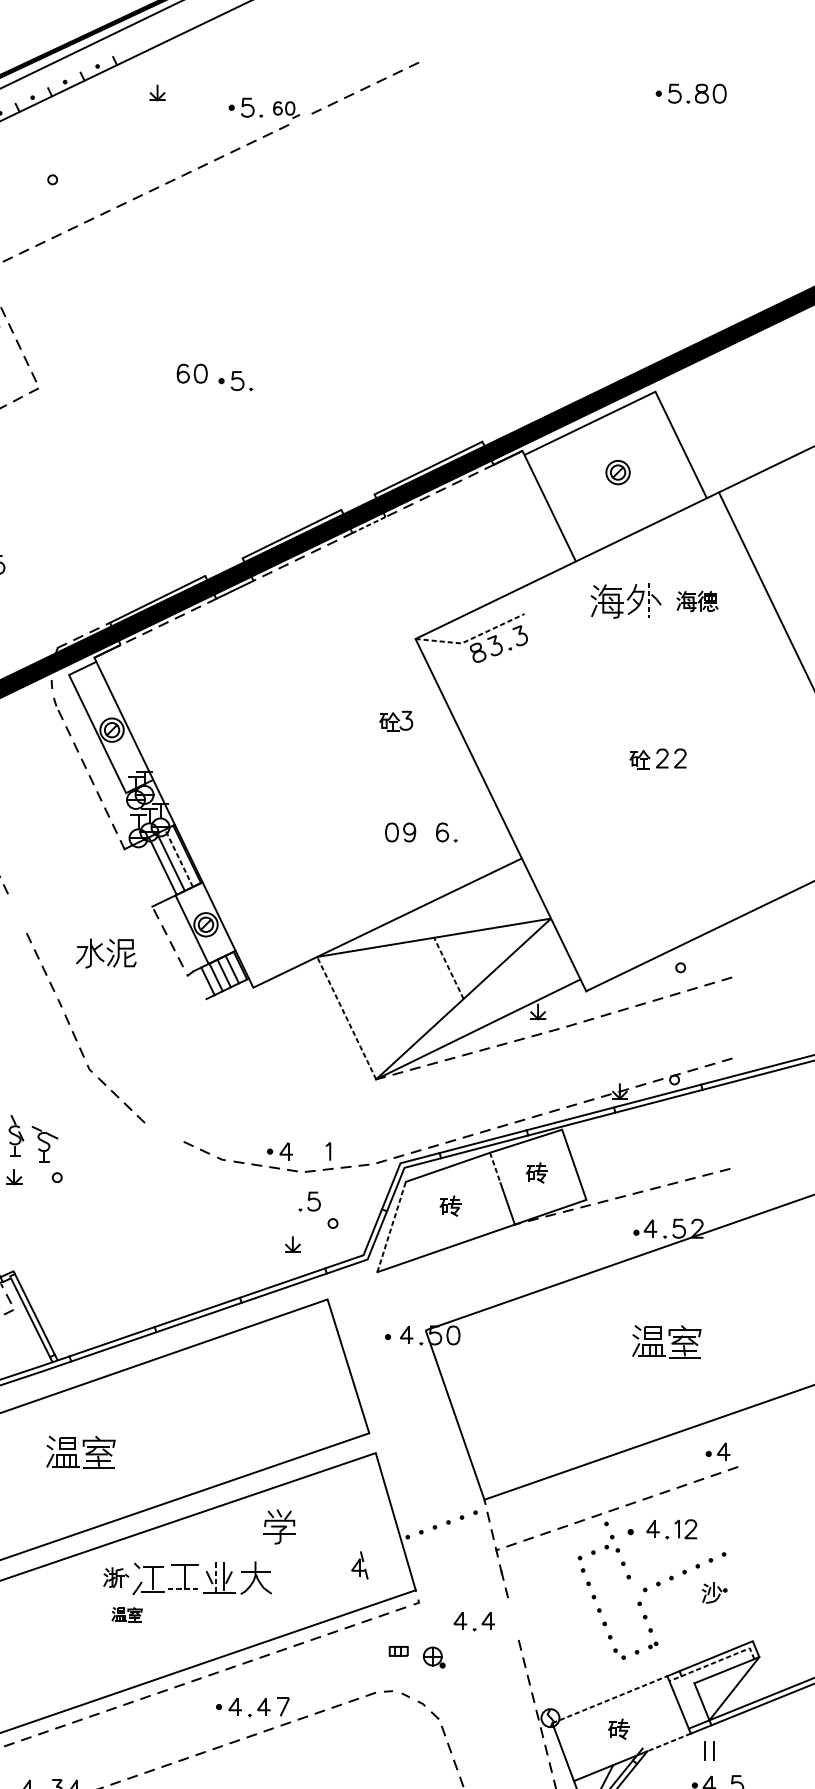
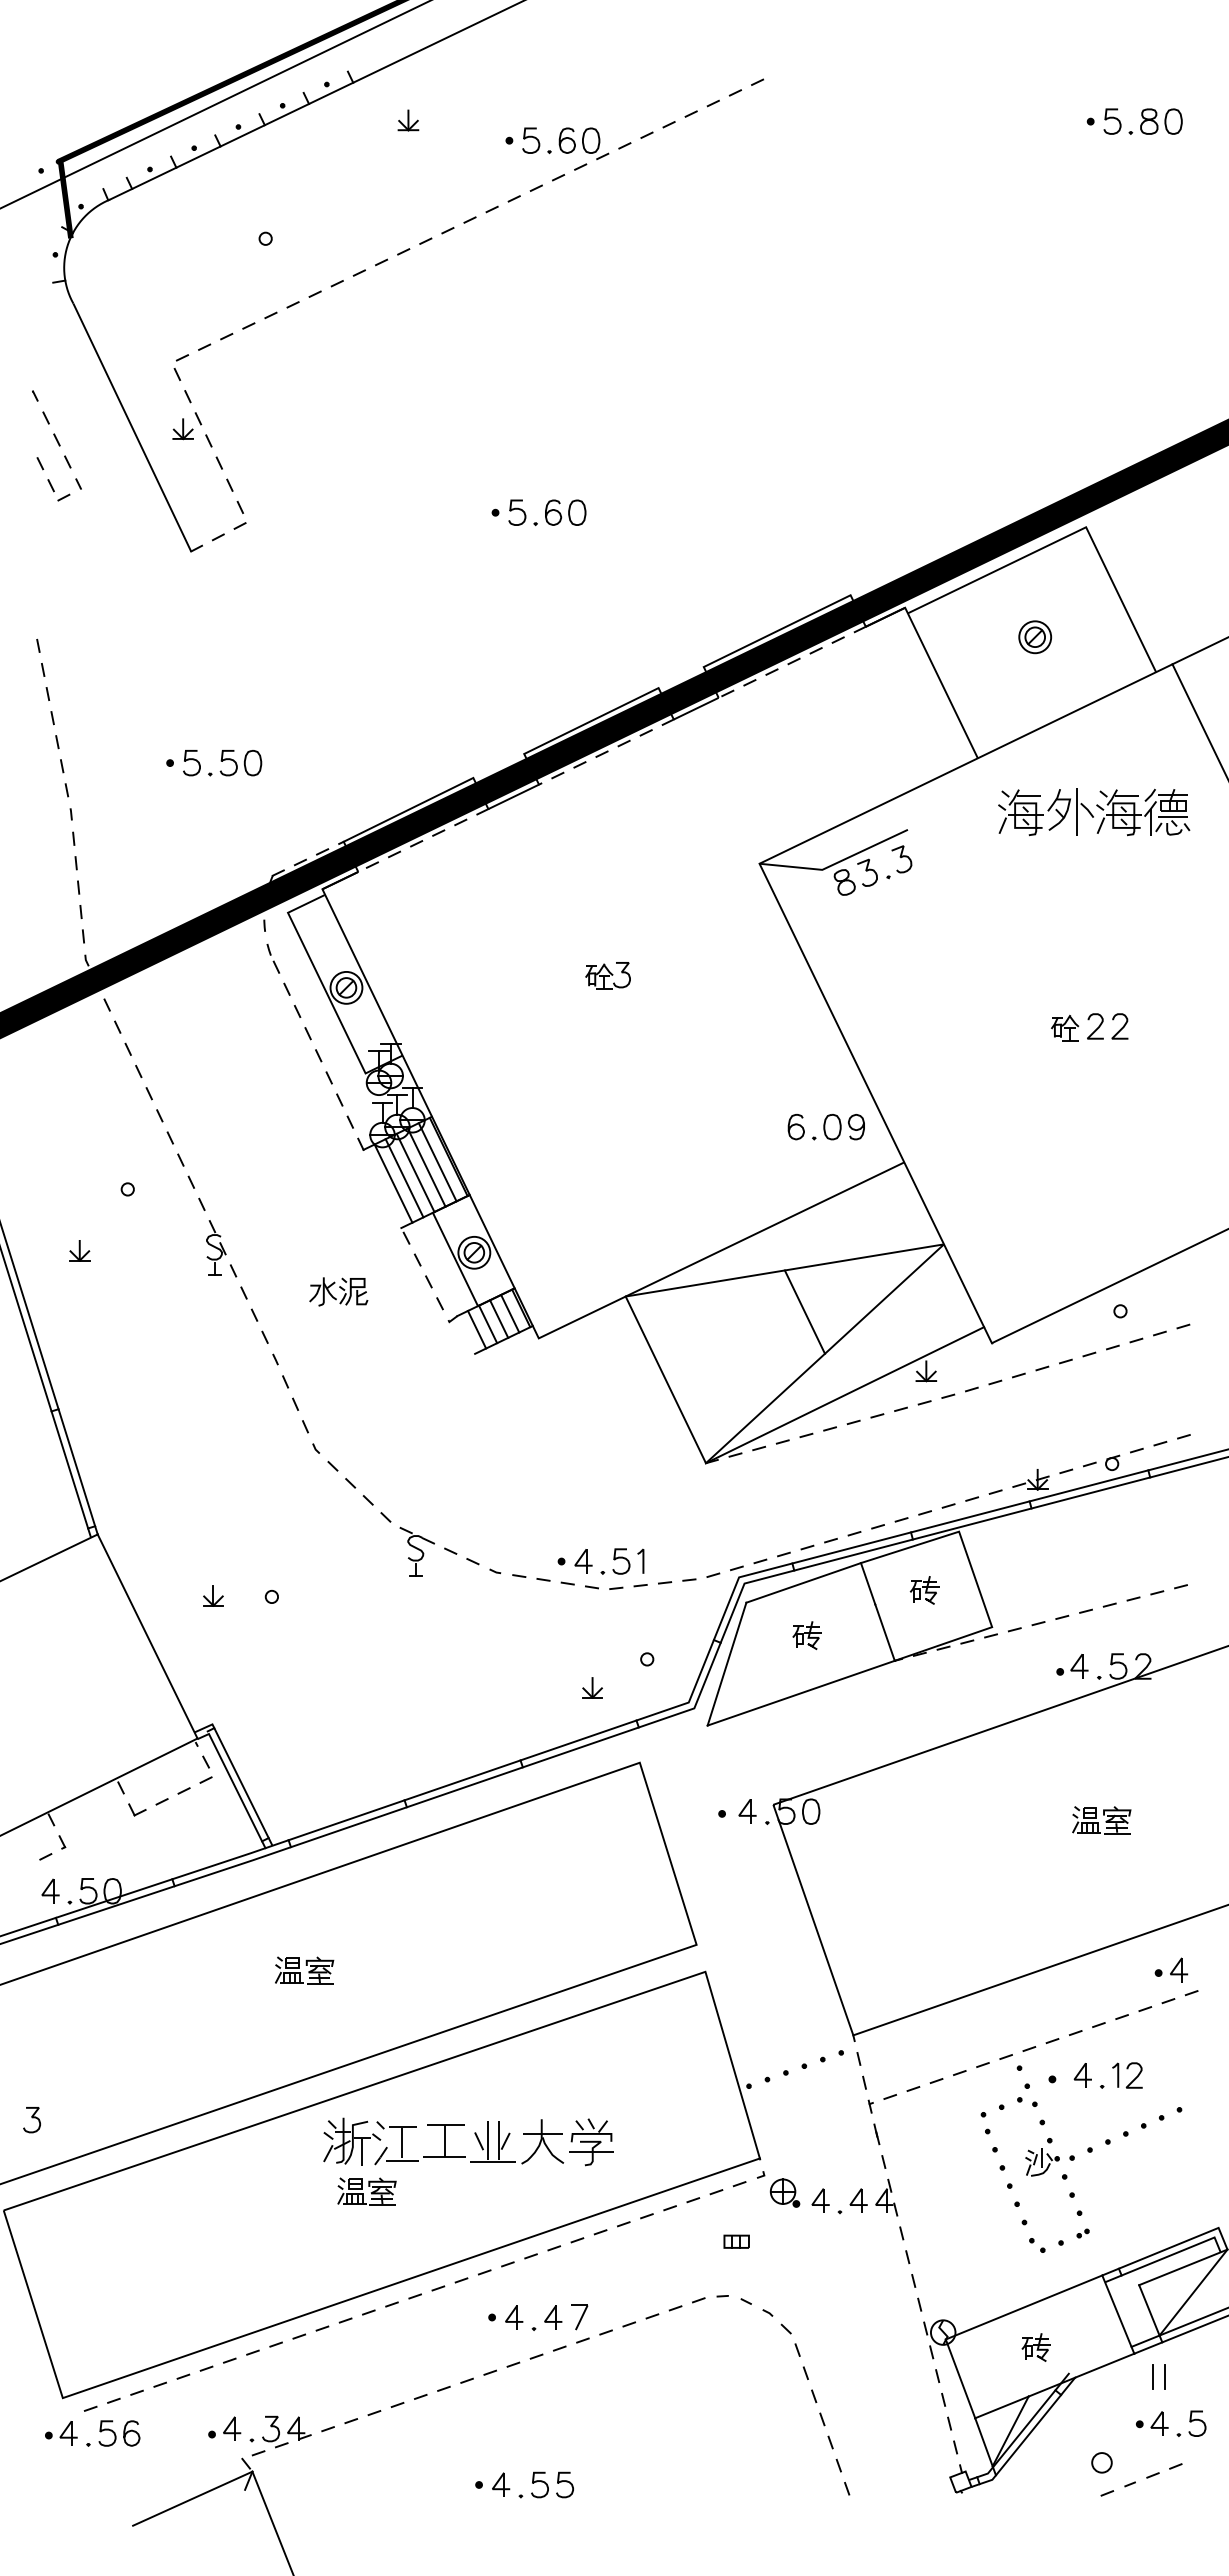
part: (286, 109) -> (583, 143), size x1.43
part: (192, 373) -> (565, 512), moved
line: (369, 524) -> (696, 708), dashed -> solid
part: (30, 565) -> (235, 763), added
line: (648, 601) -> (1076, 812), dashed -> solid
part: (697, 601) -> (1143, 812), size x1.67
line: (471, 638) -> (835, 863), dashed -> solid
part: (395, 721) -> (607, 975), moved
part: (400, 832) -> (843, 1127), moved
line: (178, 857) -> (437, 1161), dashed -> solid
line: (154, 870) -> (404, 1178), added
line: (146, 873) -> (393, 1183), added
part: (106, 953) -> (338, 1291), size x0.71
line: (448, 967) -> (804, 1311), dashed -> solid
line: (346, 1017) -> (665, 1379), dashed -> solid
part: (16, 1135) -> (216, 1247), moved
part: (44, 1144) -> (416, 1551), moved
line: (495, 1167) -> (868, 1583), dashed -> solid
part: (309, 1201) -> (615, 1561), moved
line: (391, 1226) -> (727, 1663), dashed -> solid
part: (666, 1341) -> (1101, 1820), size x0.62
part: (81, 1452) -> (304, 1970), size x0.62
part: (279, 1527) -> (591, 2142), moved
part: (359, 1565) -> (886, 2197), moved
part: (116, 1577) -> (352, 2141), size x1.67
line: (215, 1577) -> (487, 2140), dashed -> solid
line: (184, 1589) -> (444, 2157), dashed -> solid
part: (714, 1593) -> (1042, 2162), moved
part: (126, 1614) -> (366, 2191), size x1.43
part: (433, 1657) -> (784, 2192), moved
line: (715, 1662) -> (1167, 2256), dashed -> solid
line: (610, 1699) -> (1024, 2307), dashed -> solid
line: (668, 1742) -> (1104, 2365), dashed -> solid

